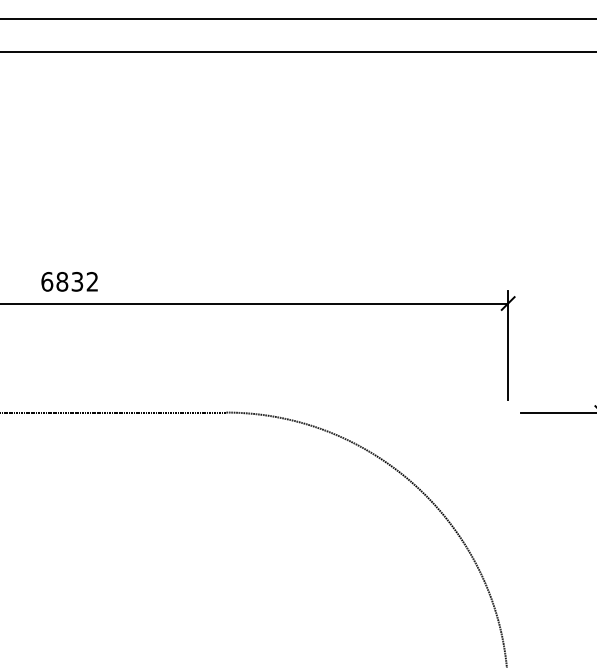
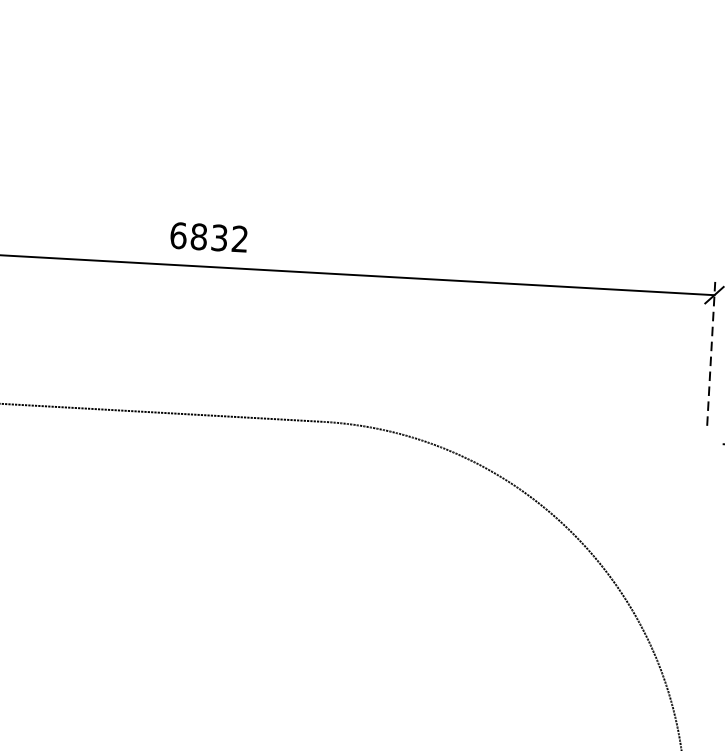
text: (69, 281) -> (208, 236), moved
line: (508, 345) -> (711, 352), solid -> dashed

